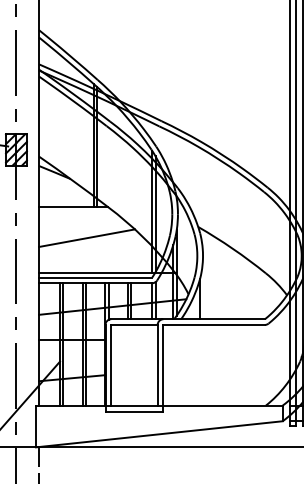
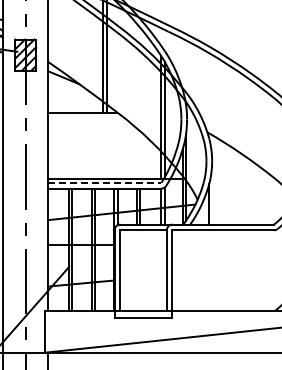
line: (86, 237) -> (95, 142), removed
line: (95, 277) -> (104, 182), solid -> dashed

